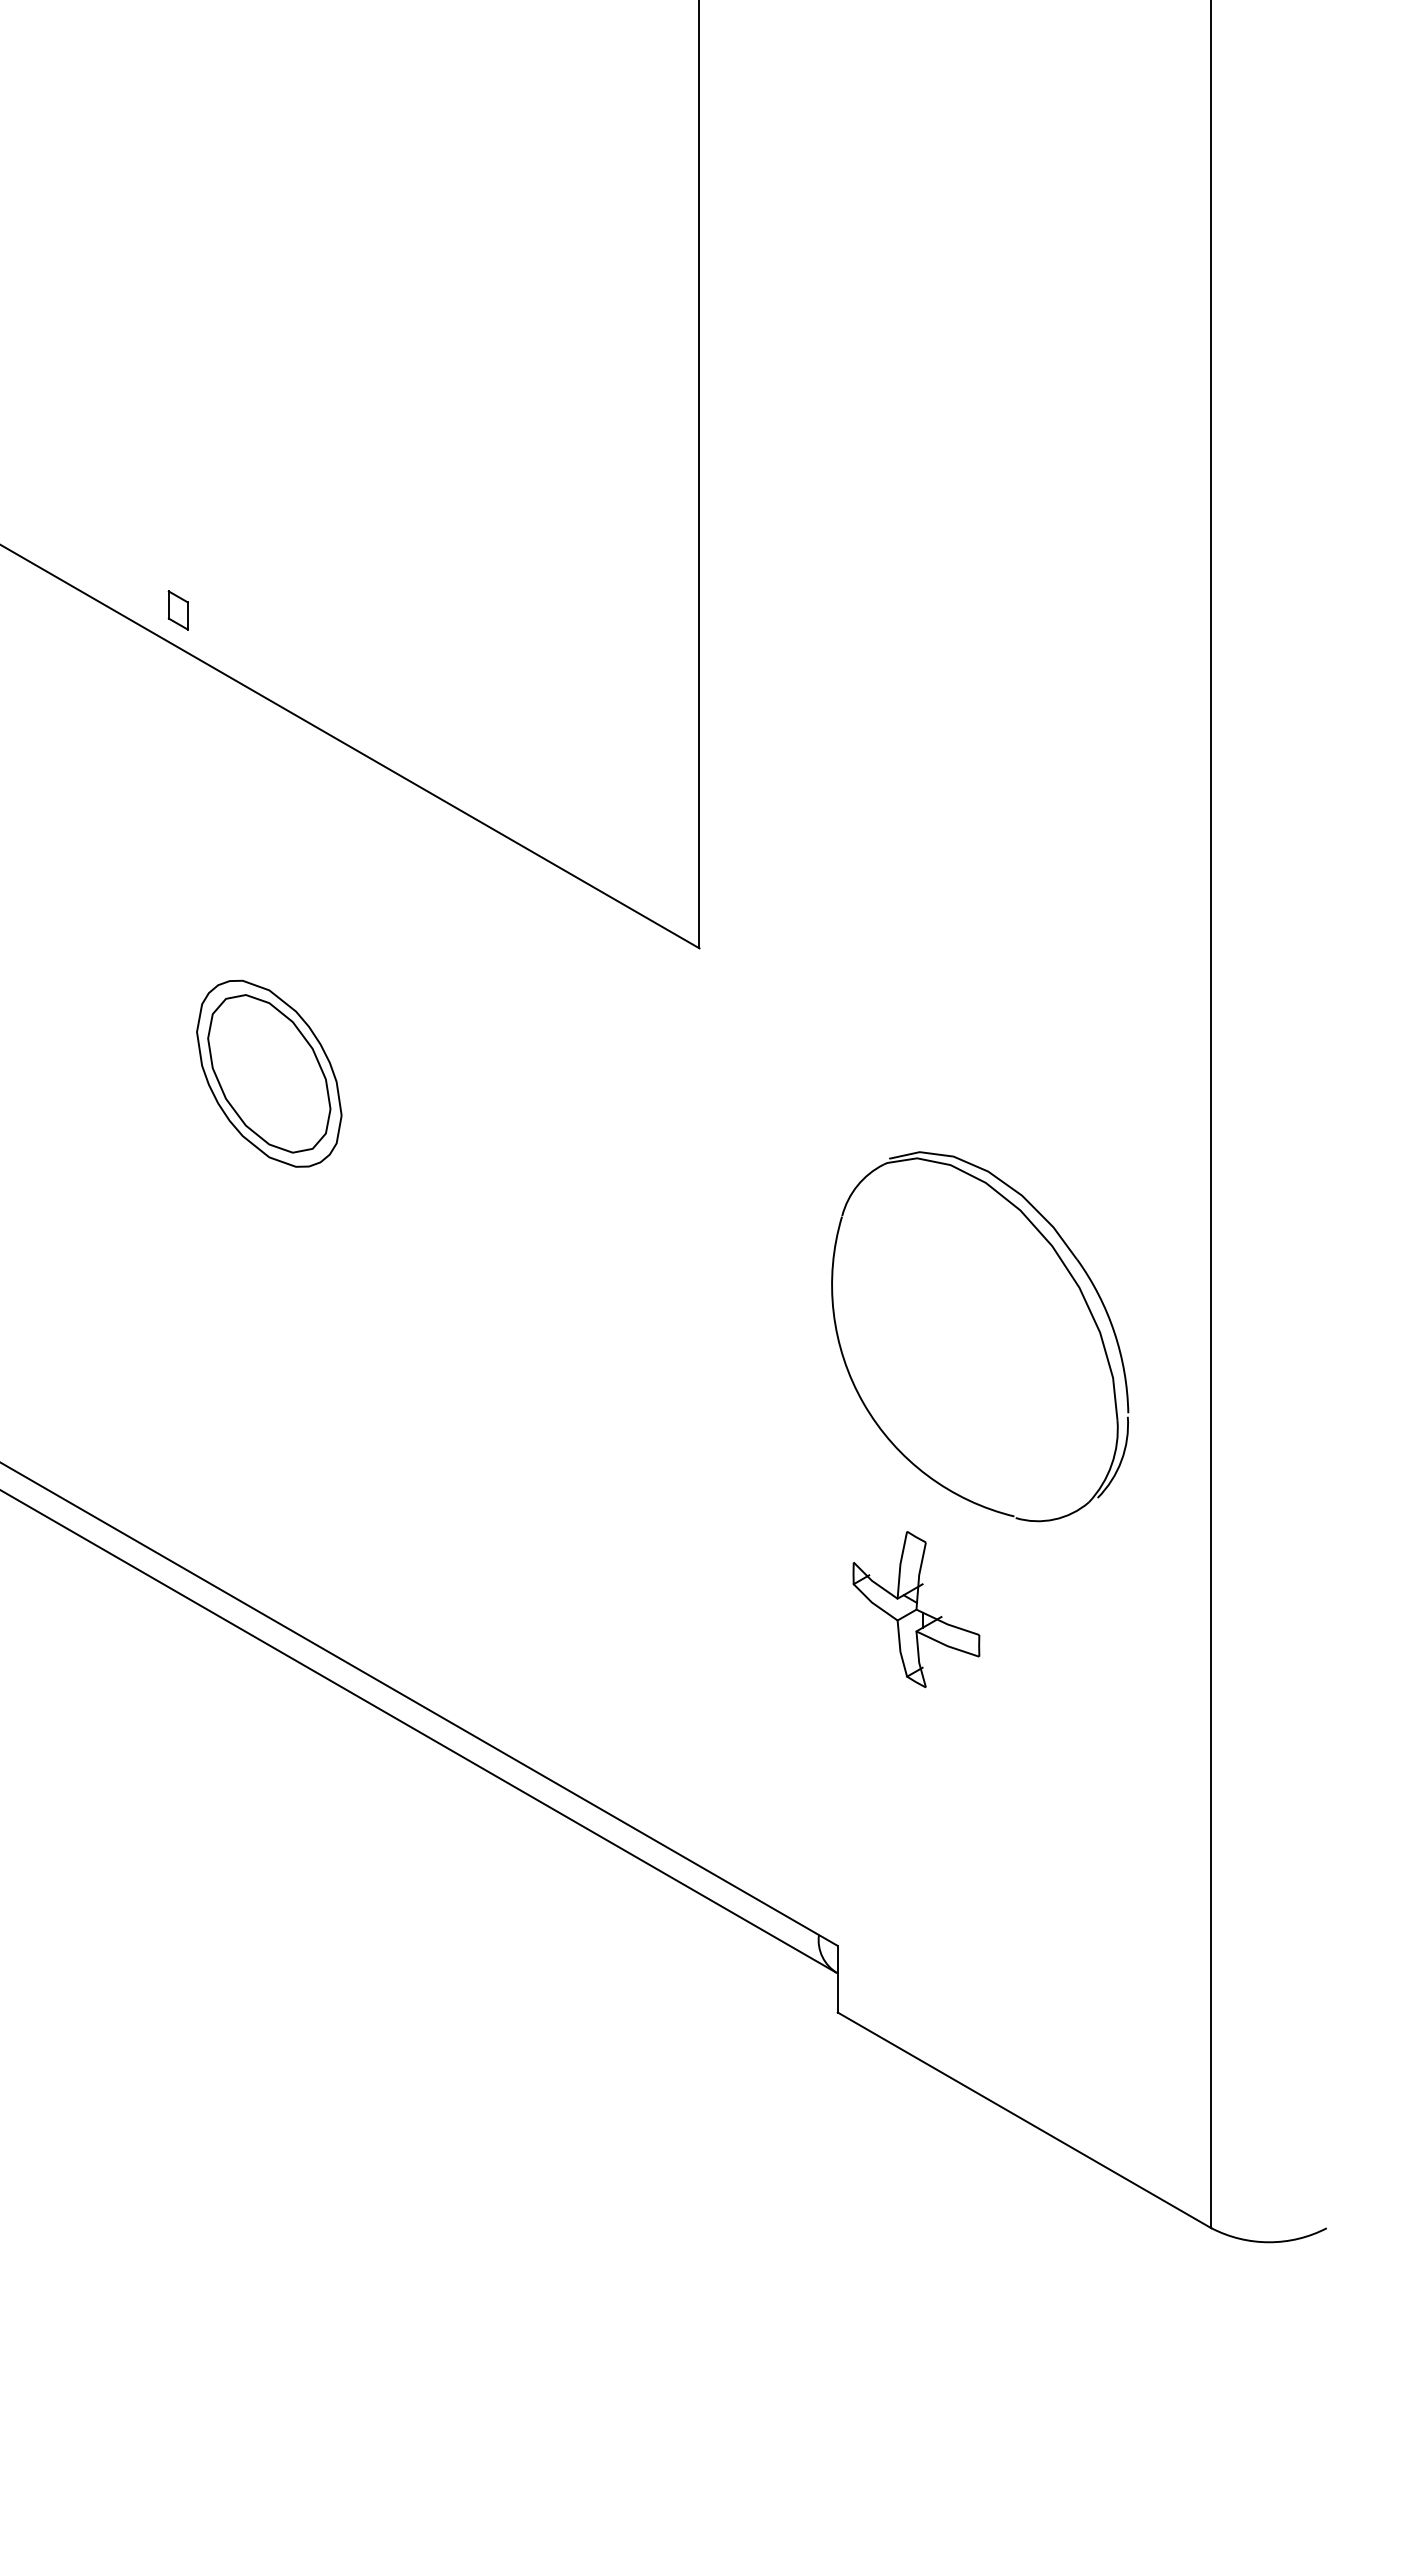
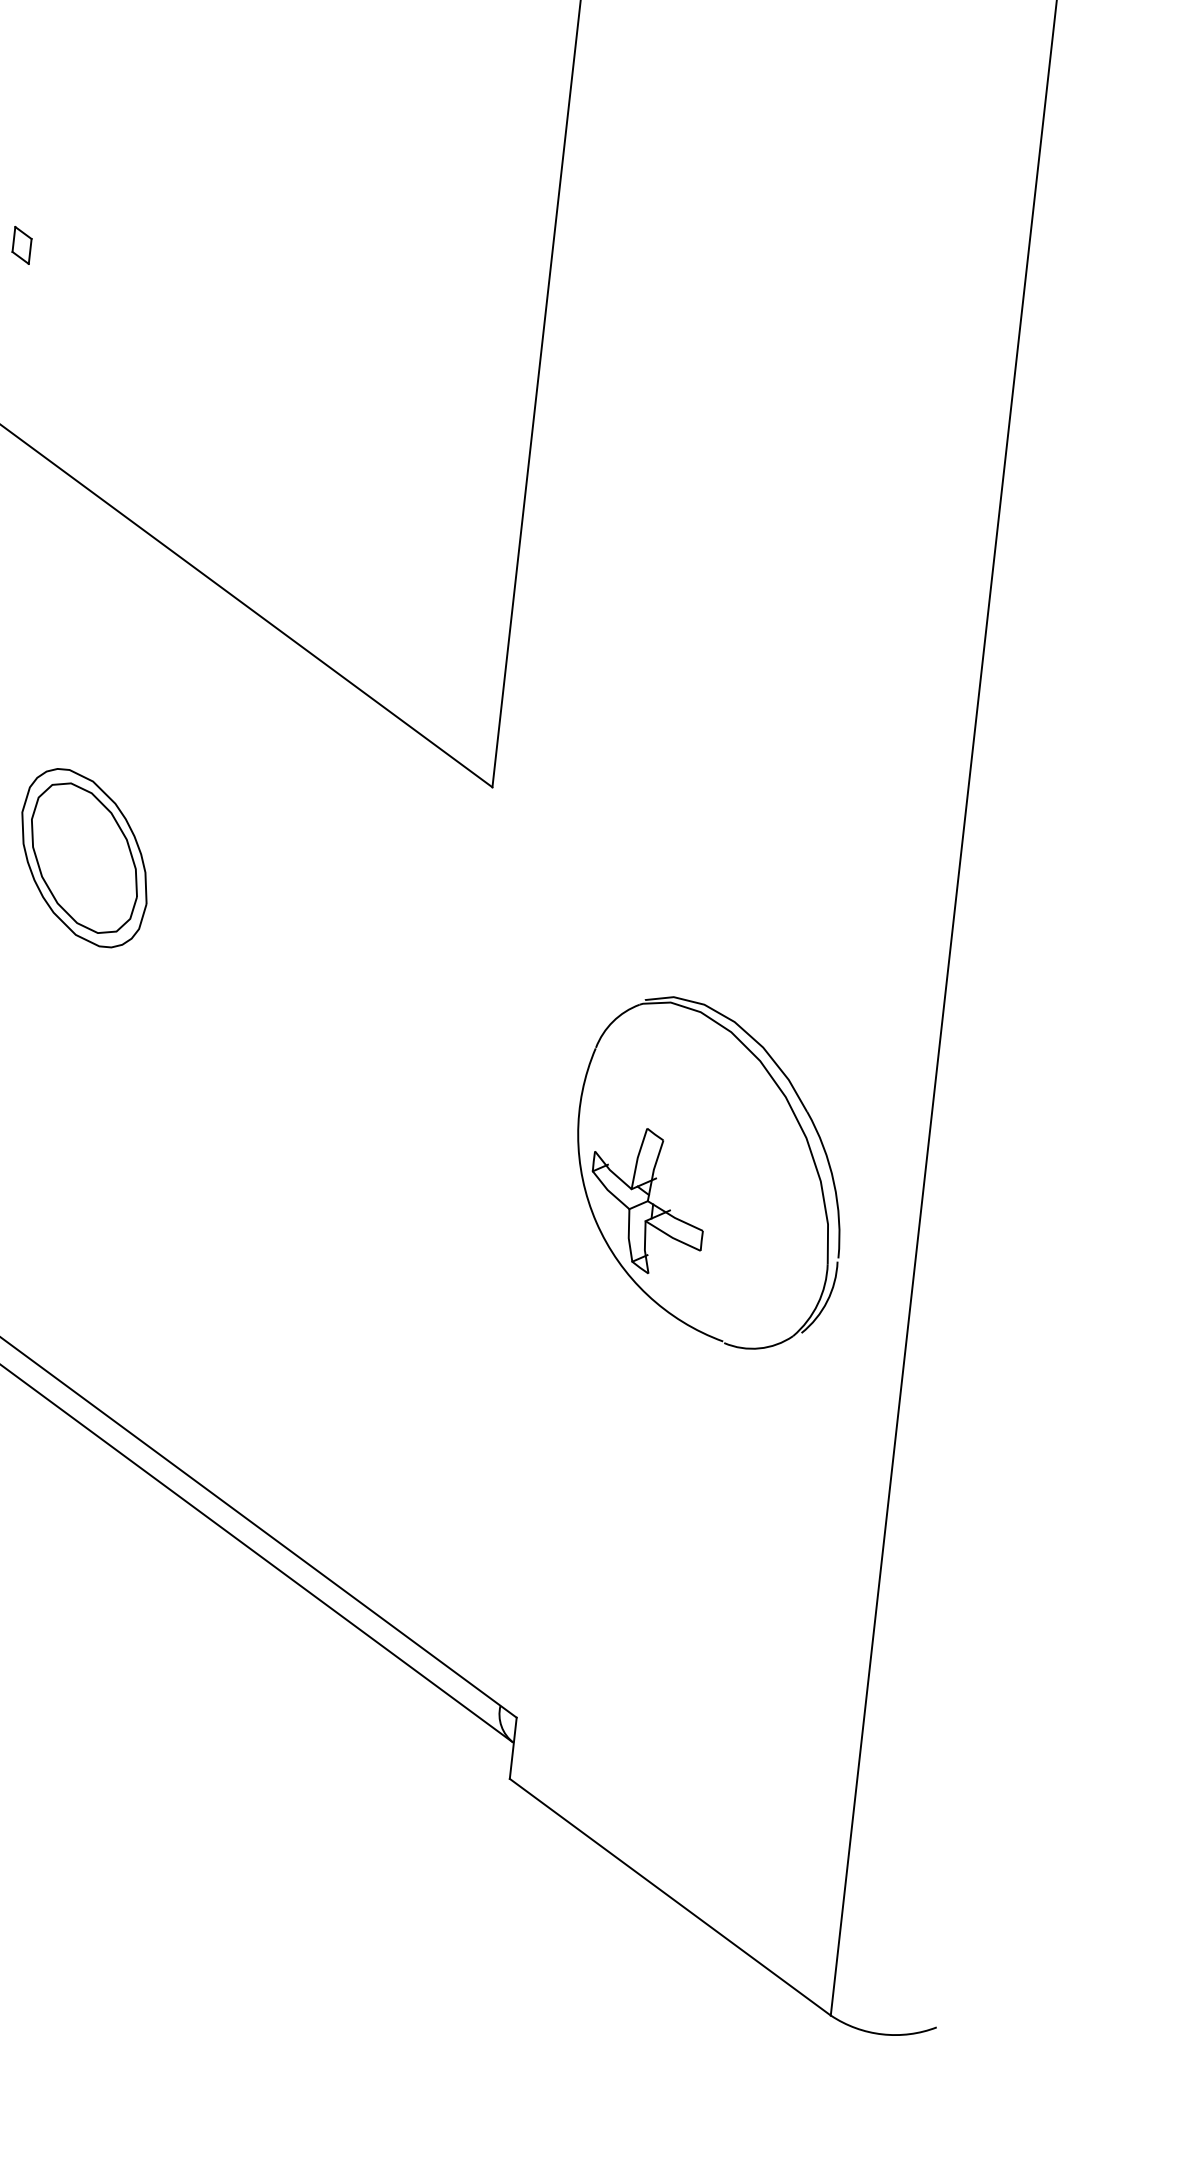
part: (177, 610) -> (21, 245), moved
part: (916, 1609) -> (647, 1201), moved

